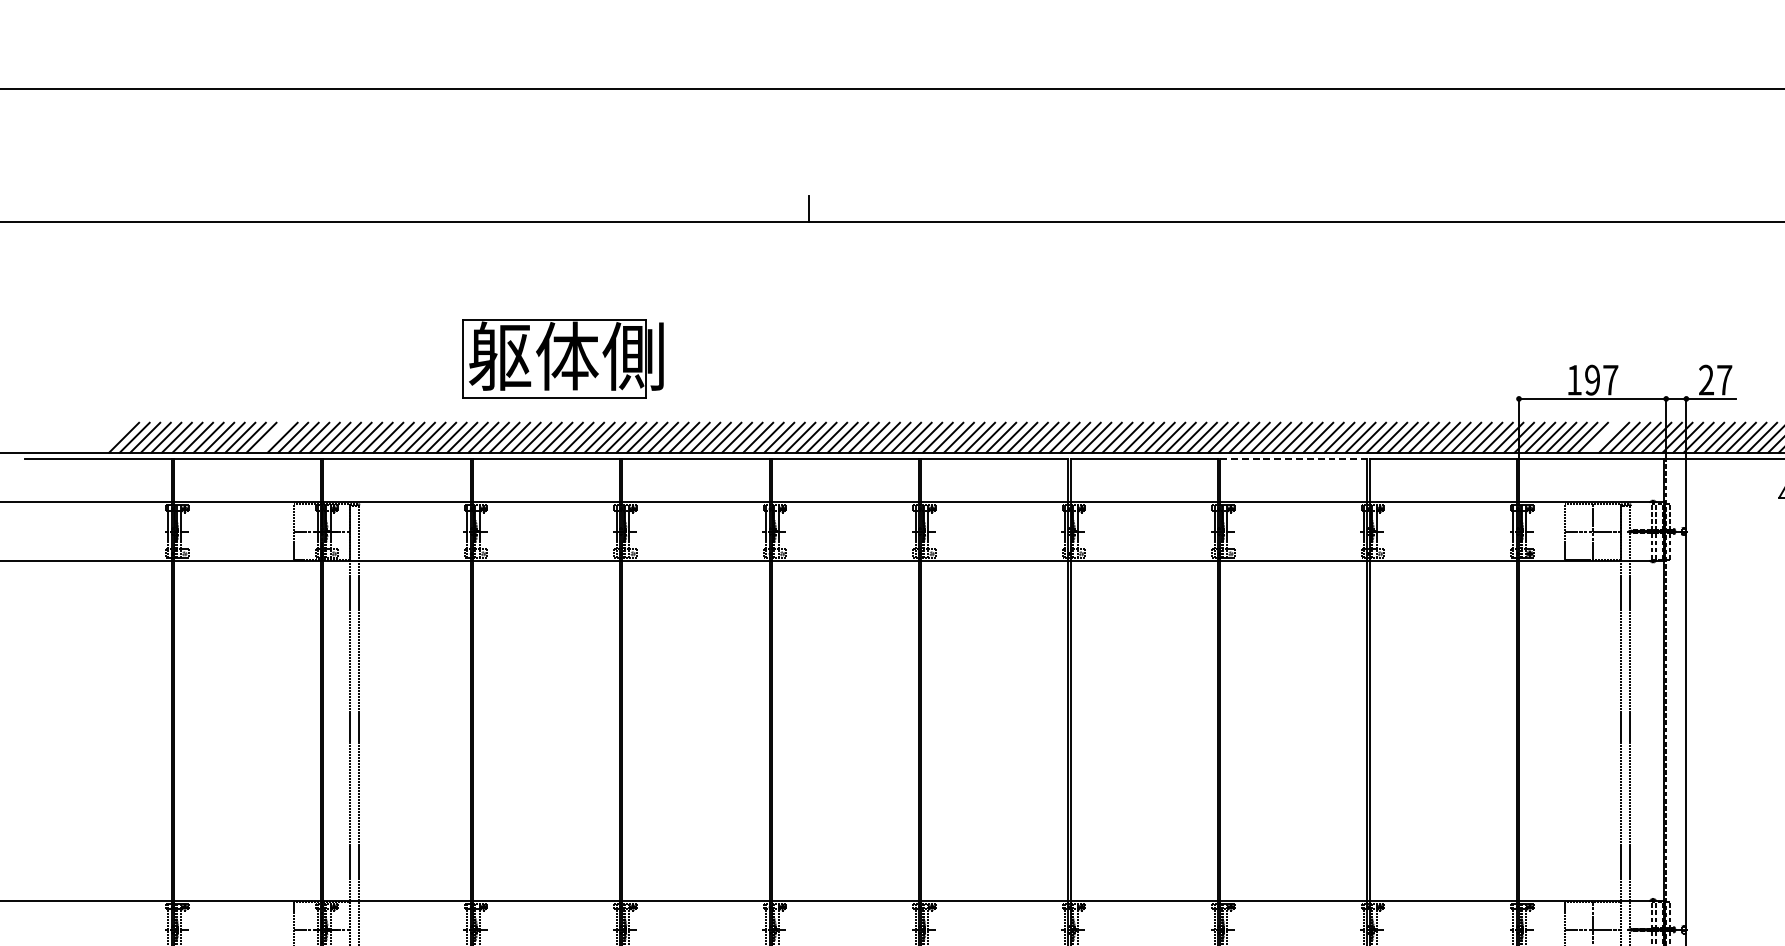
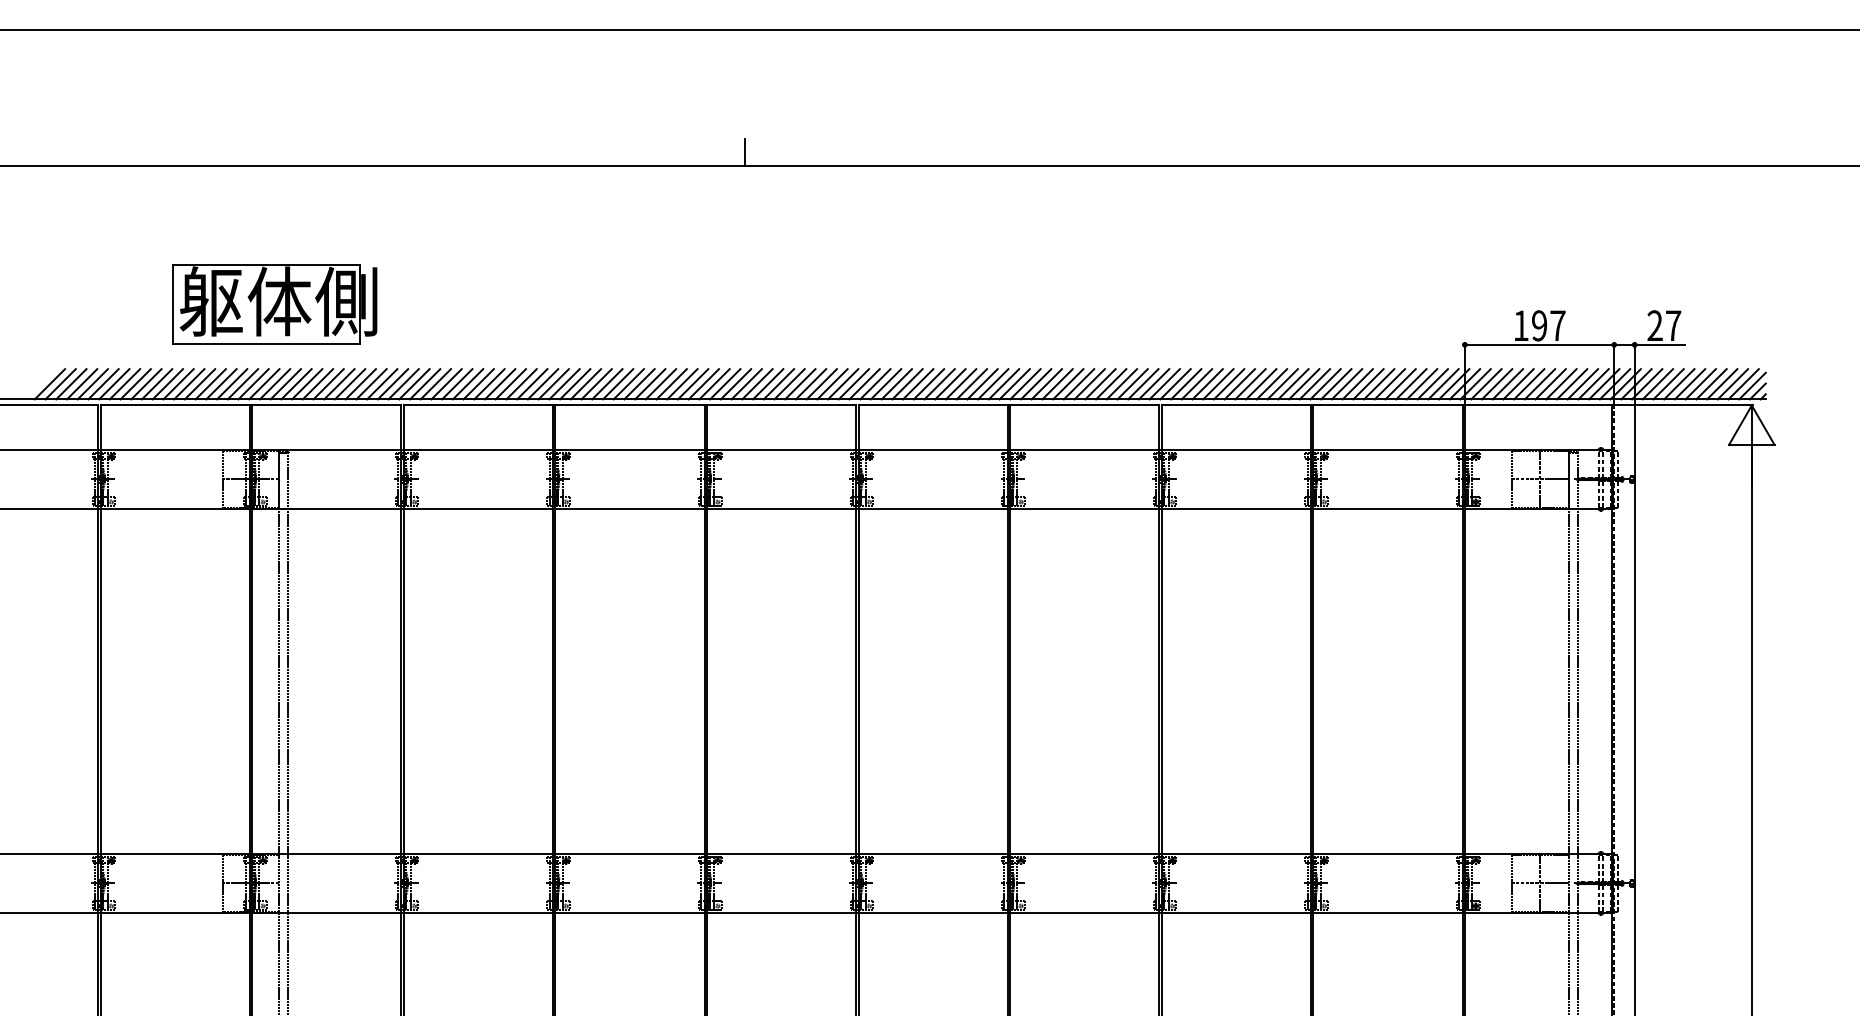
part: (562, 359) -> (274, 304), moved
line: (271, 438) -> (199, 384), added
line: (1603, 438) -> (1550, 384), added
line: (1293, 458) -> (1236, 405), dashed -> solid

